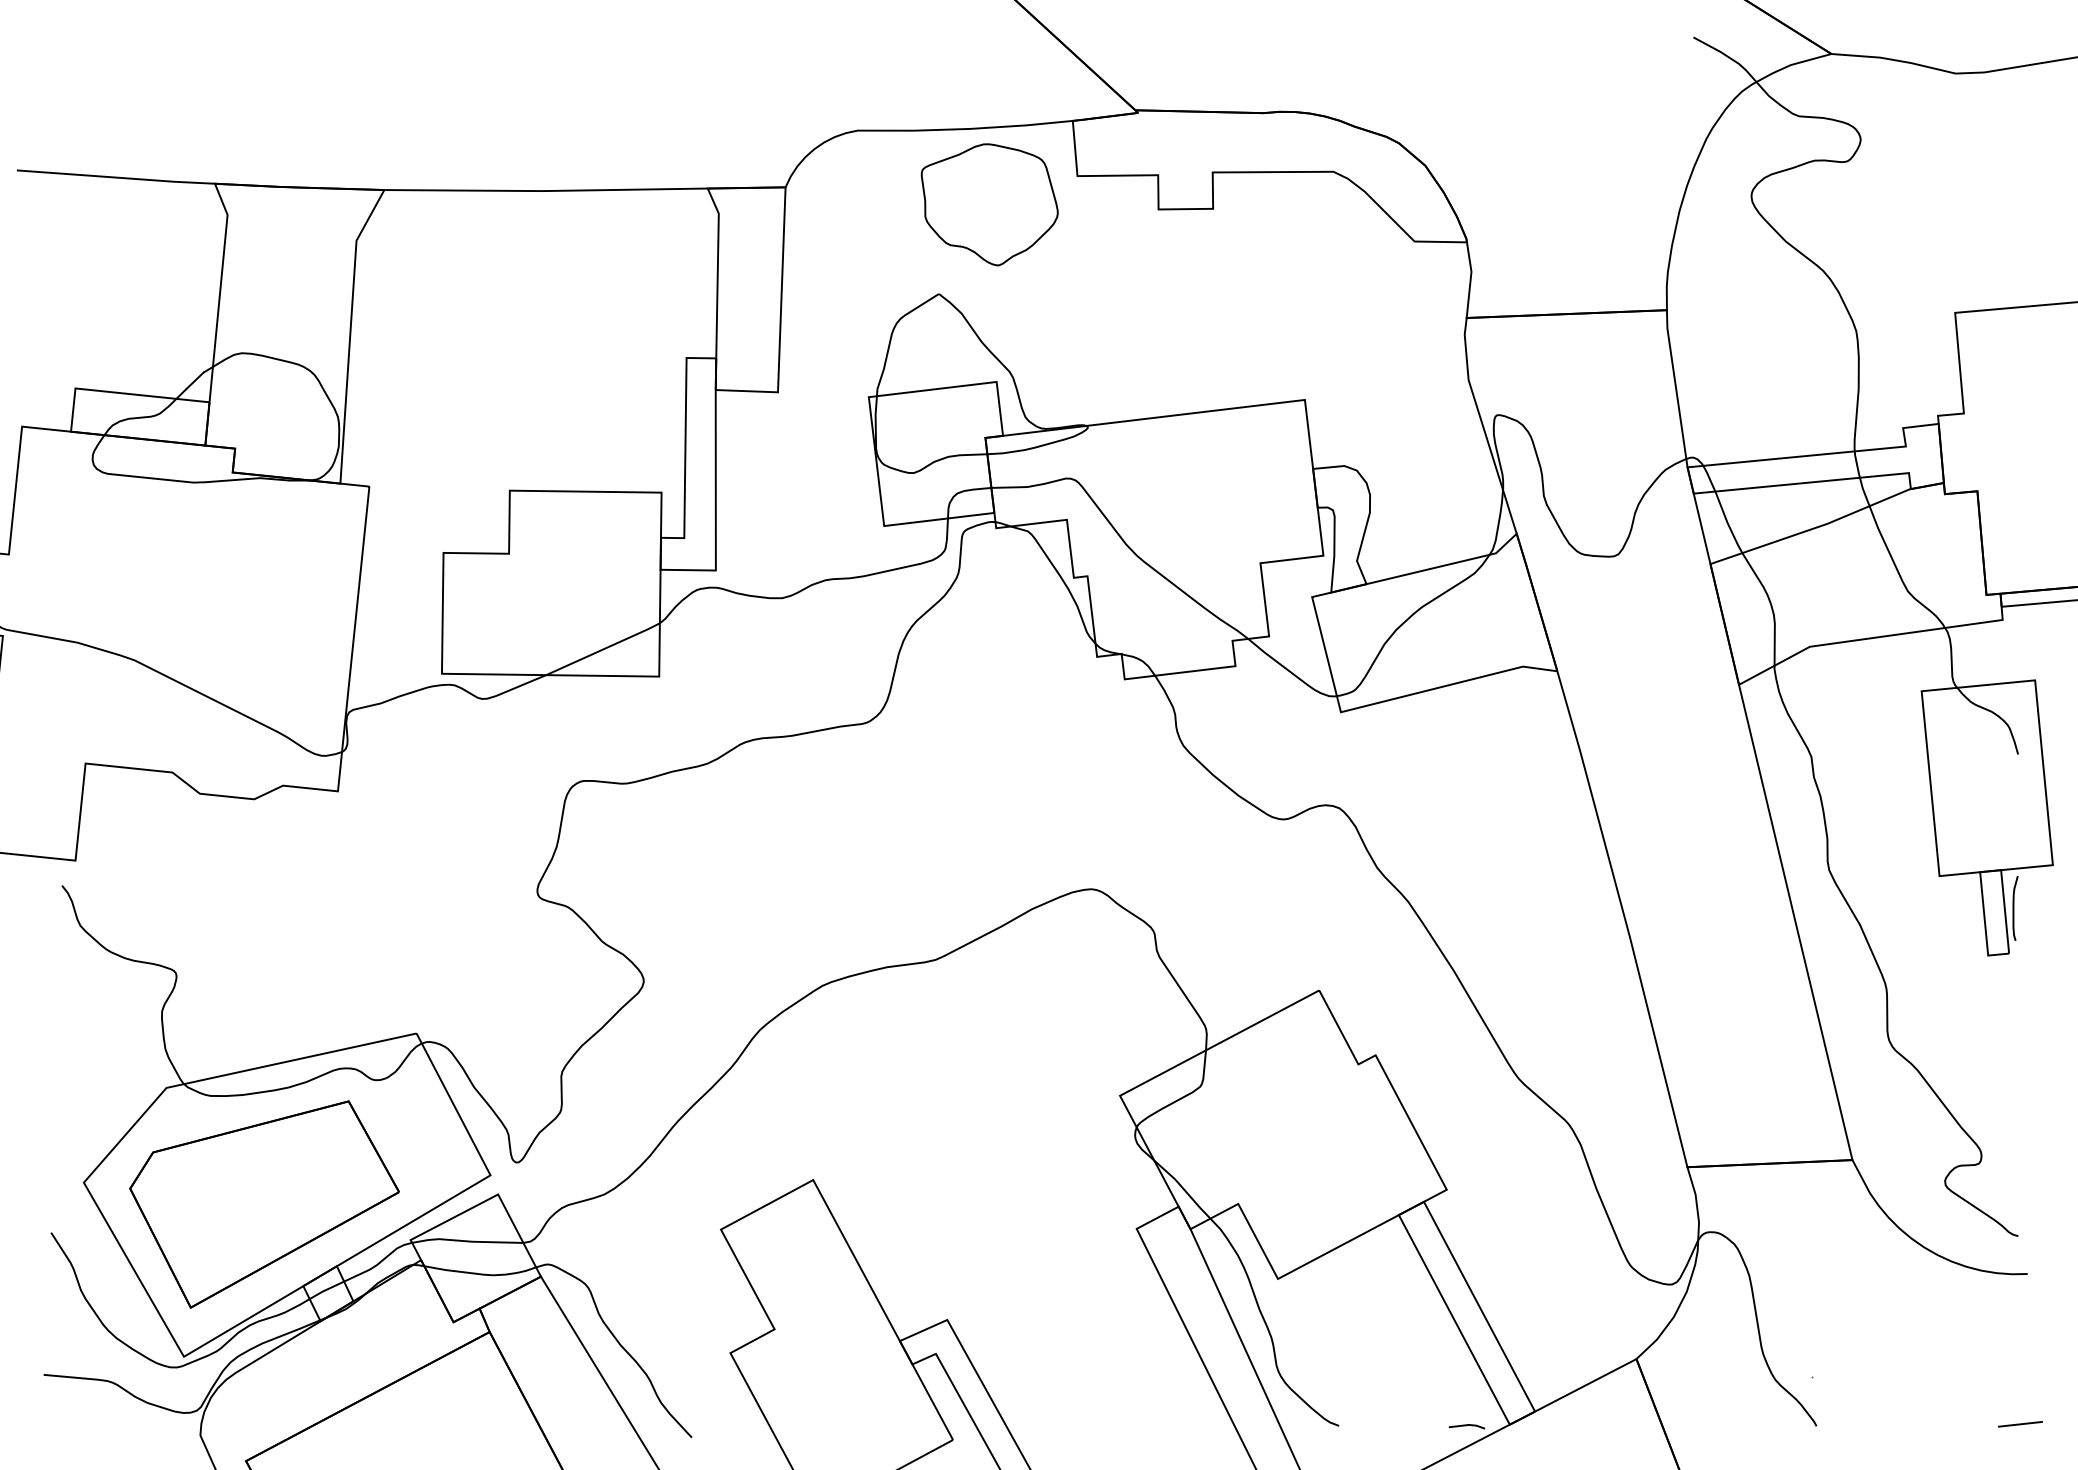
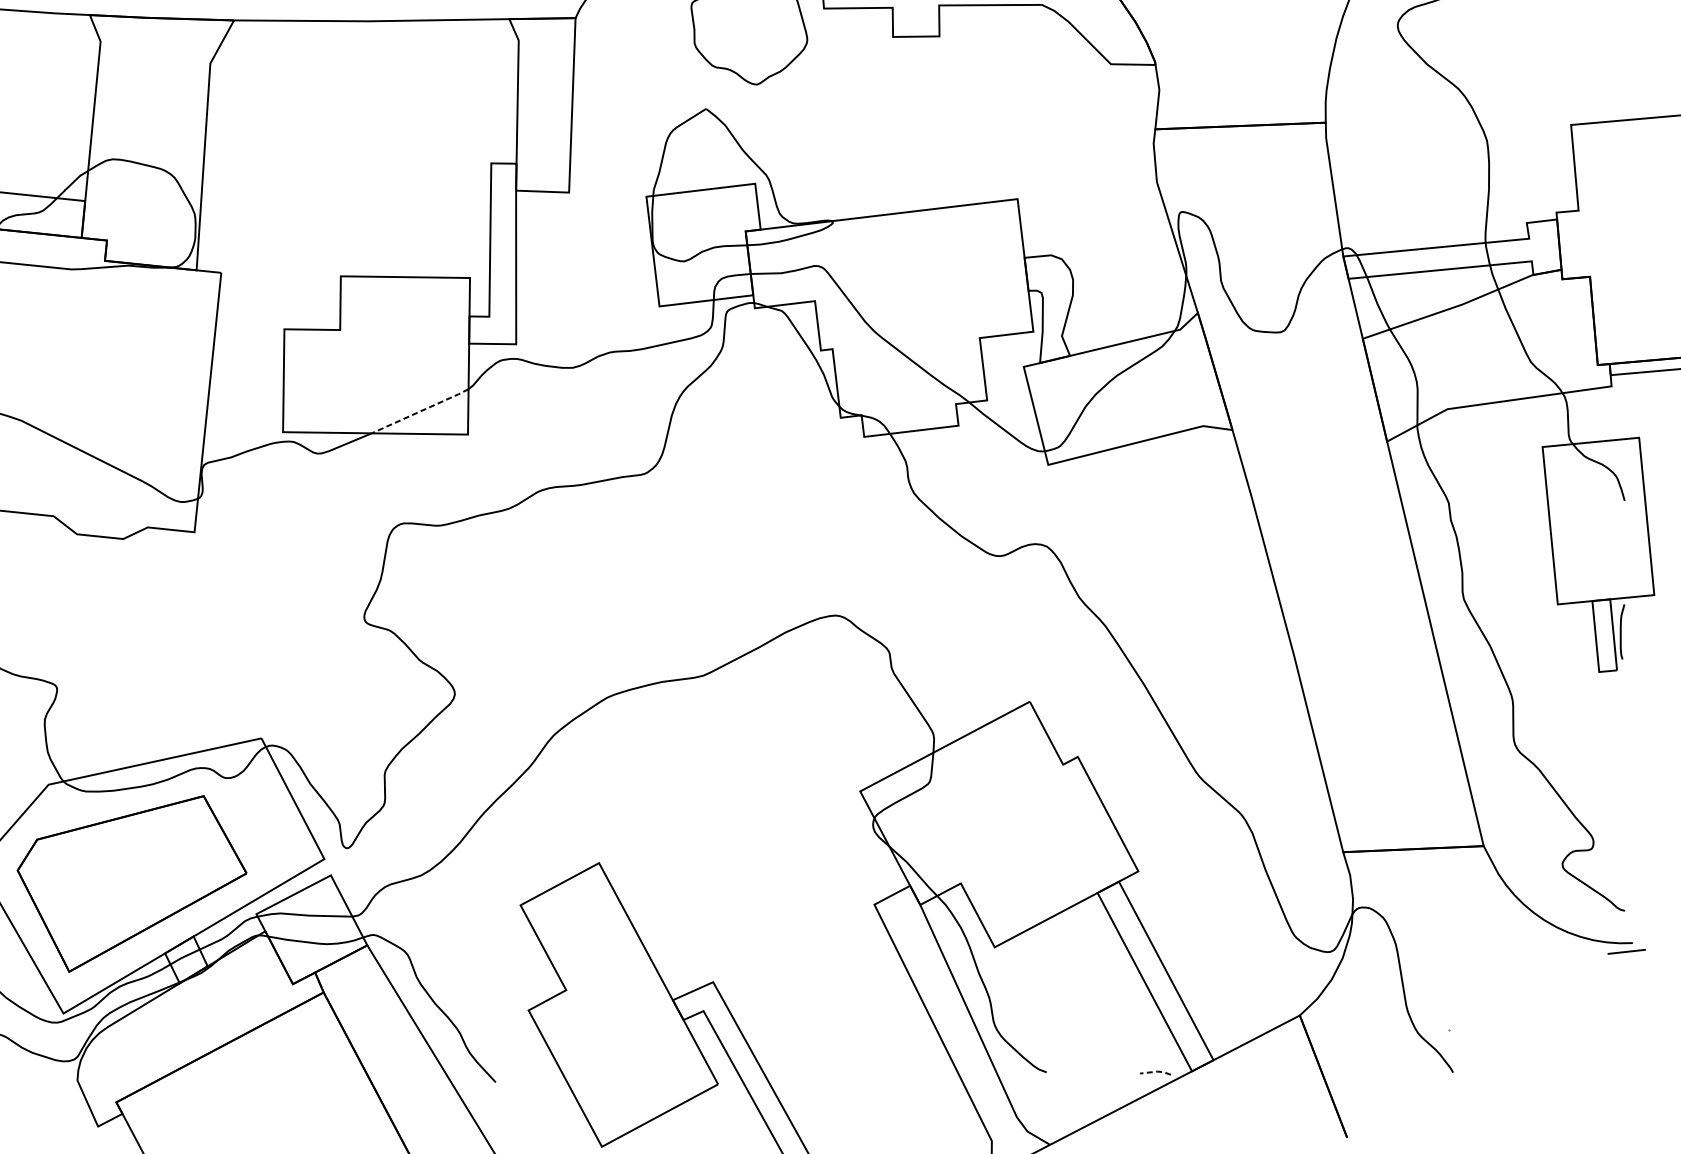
line: (603, 649) -> (420, 411), solid -> dashed
line: (2020, 1424) -> (1626, 952), moved
line: (1468, 1425) -> (1156, 1072), solid -> dashed

